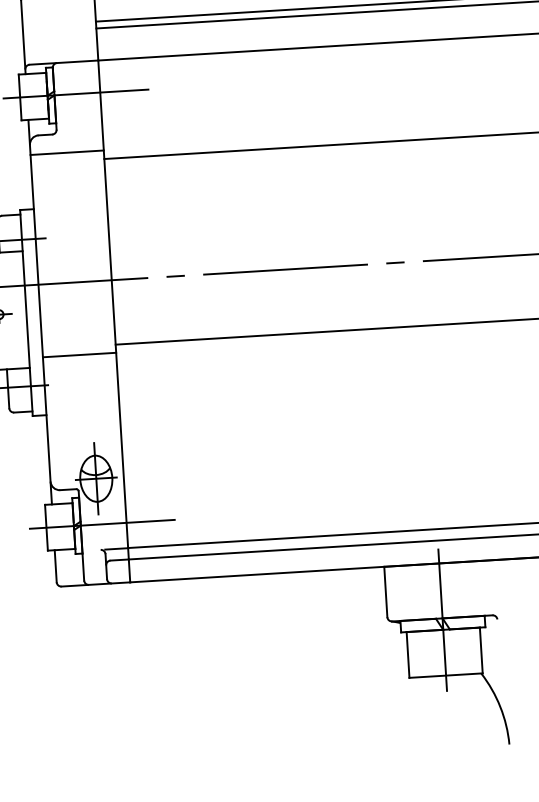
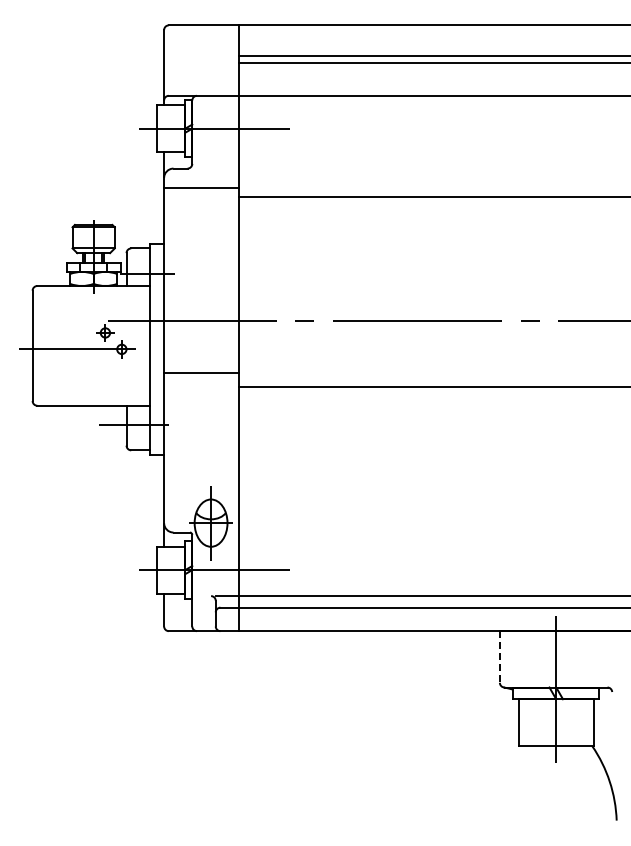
line: (79, 354) -> (201, 372), moved
line: (385, 591) -> (499, 656), solid -> dashed

